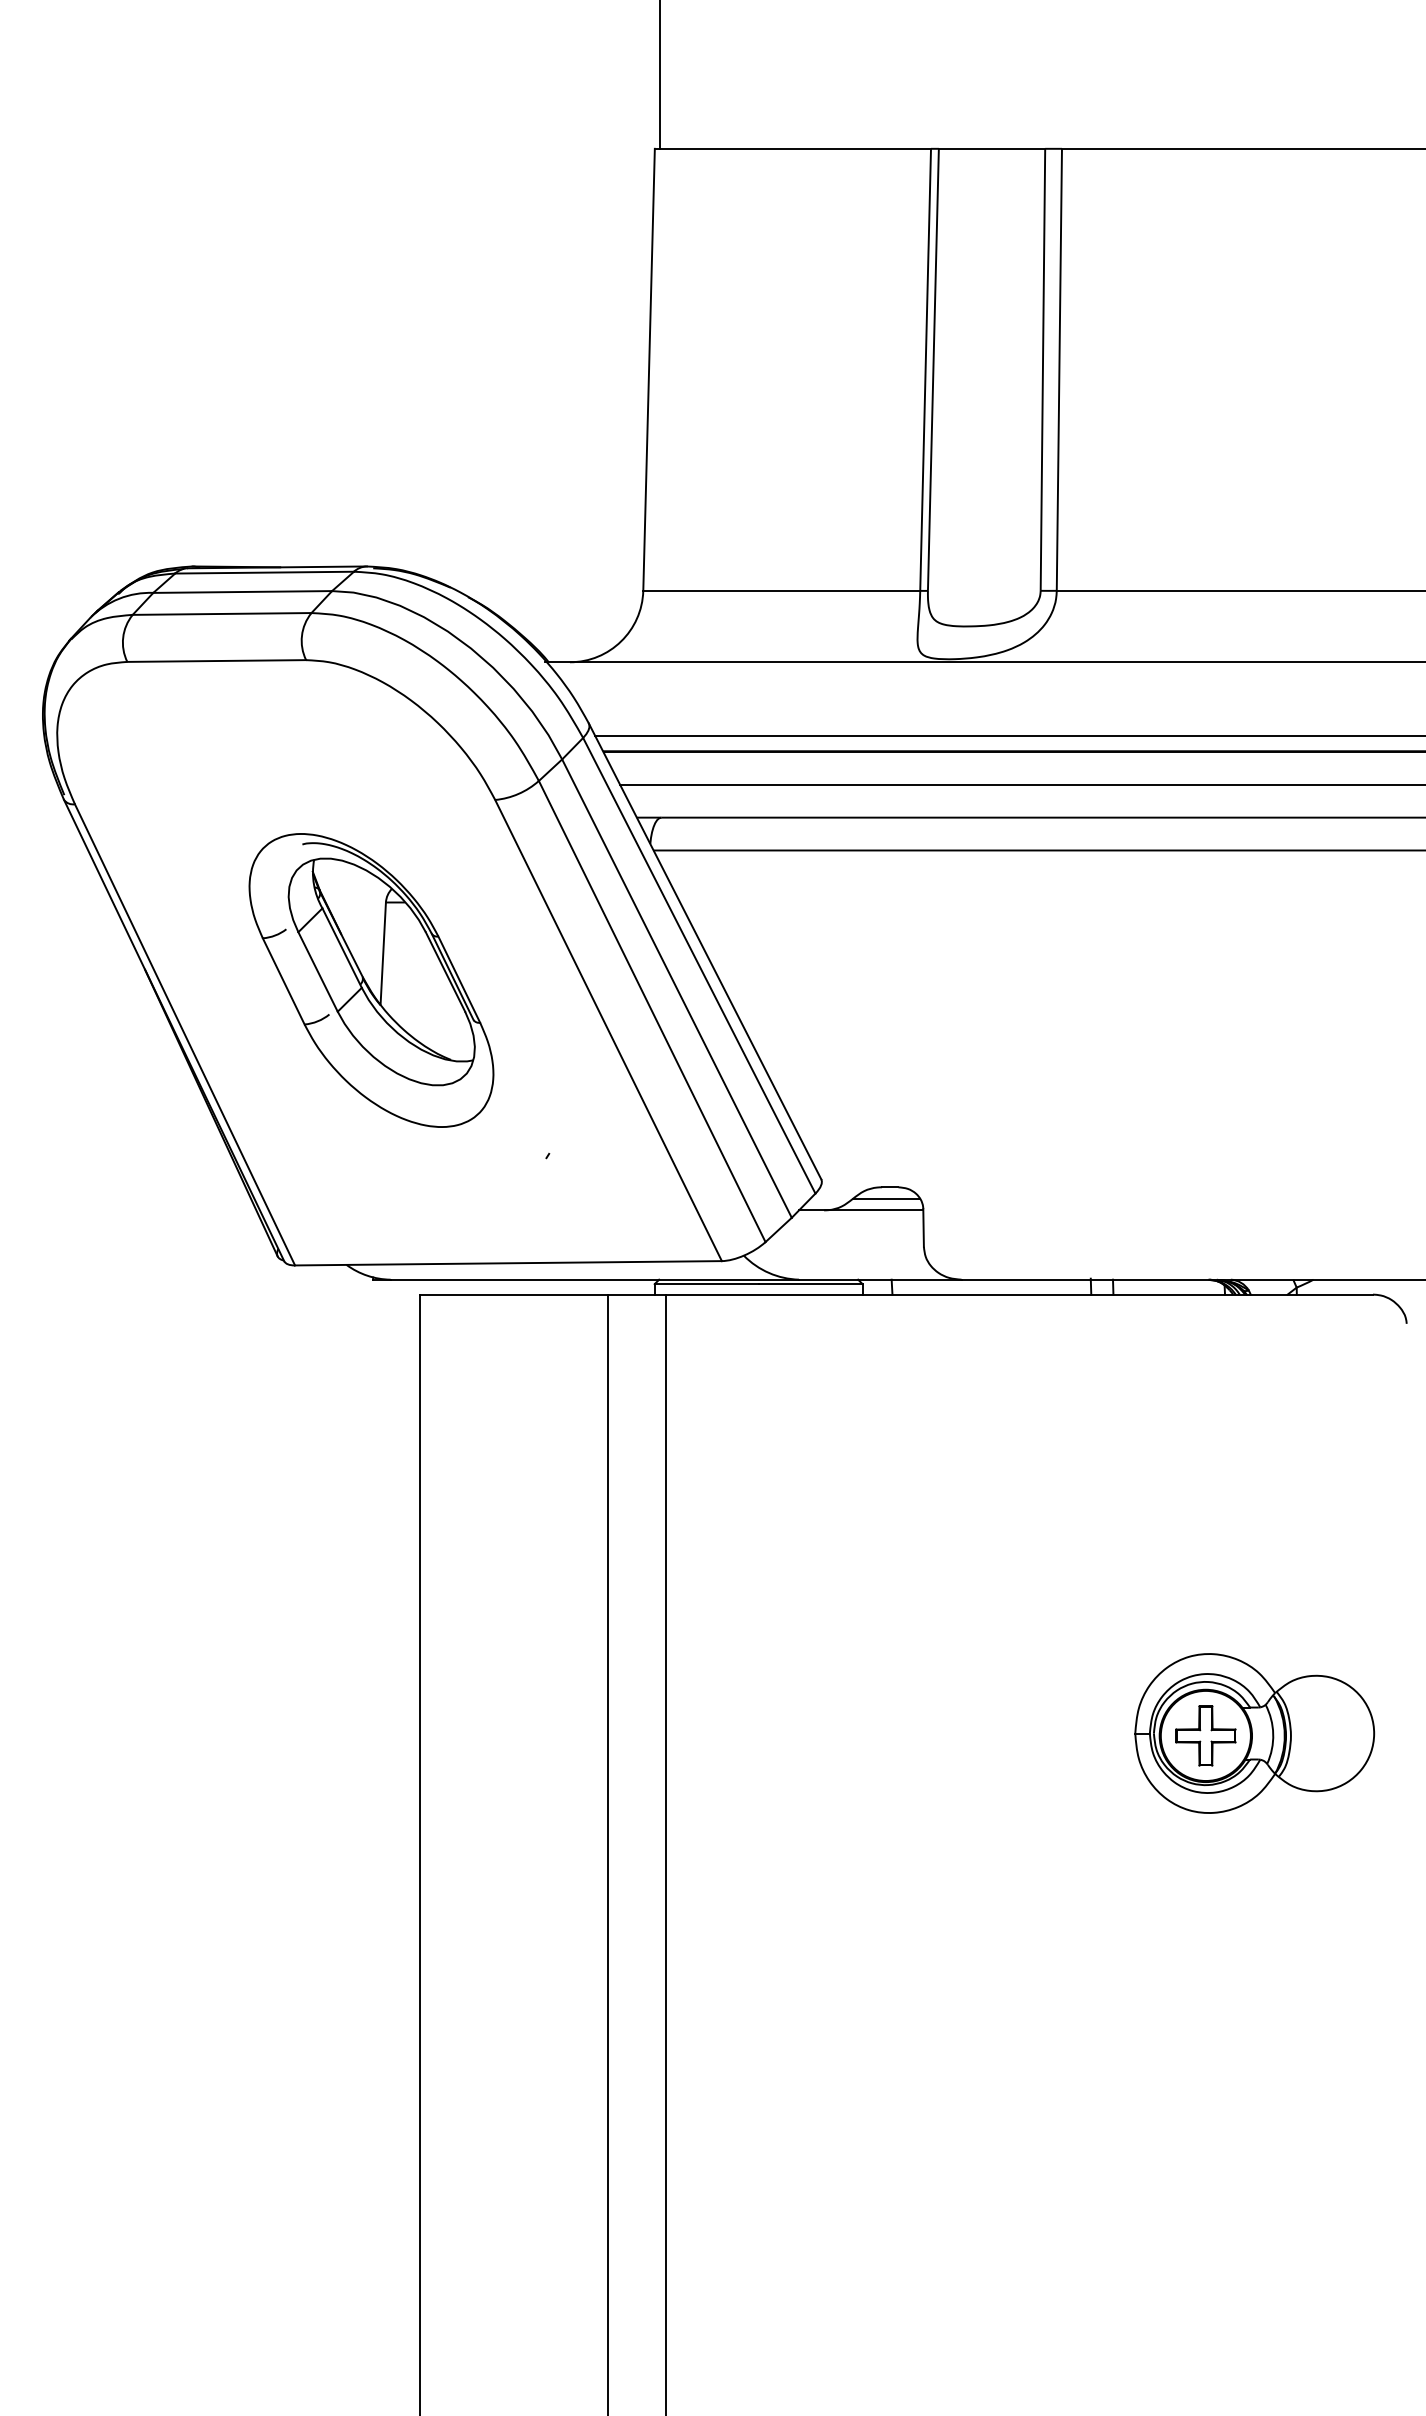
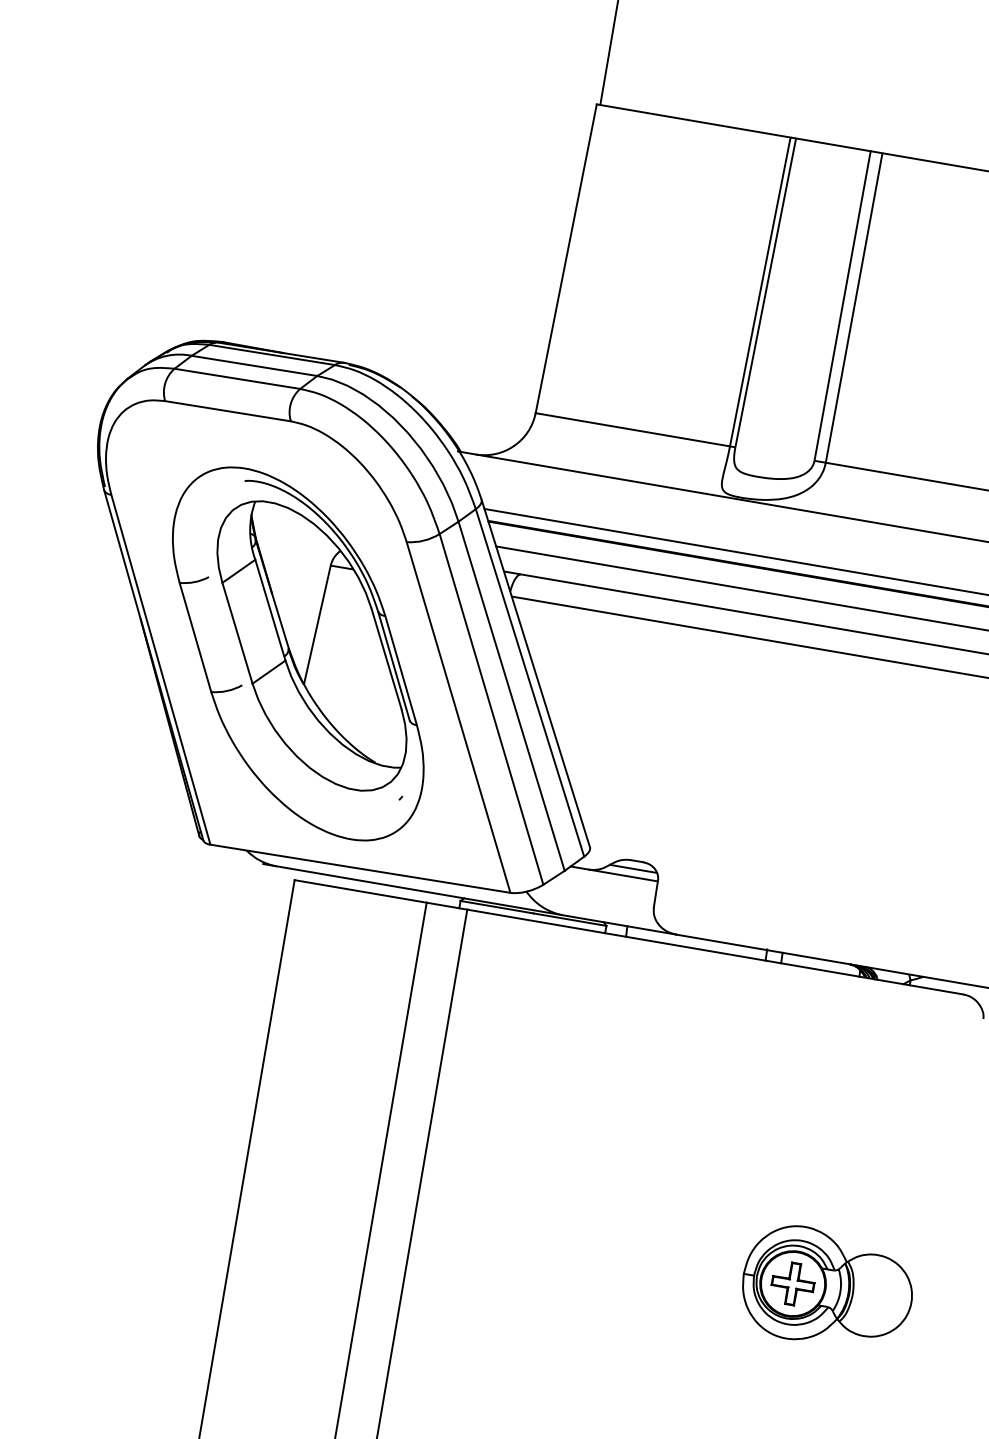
part: (371, 980) -> (298, 653), size x1.67

